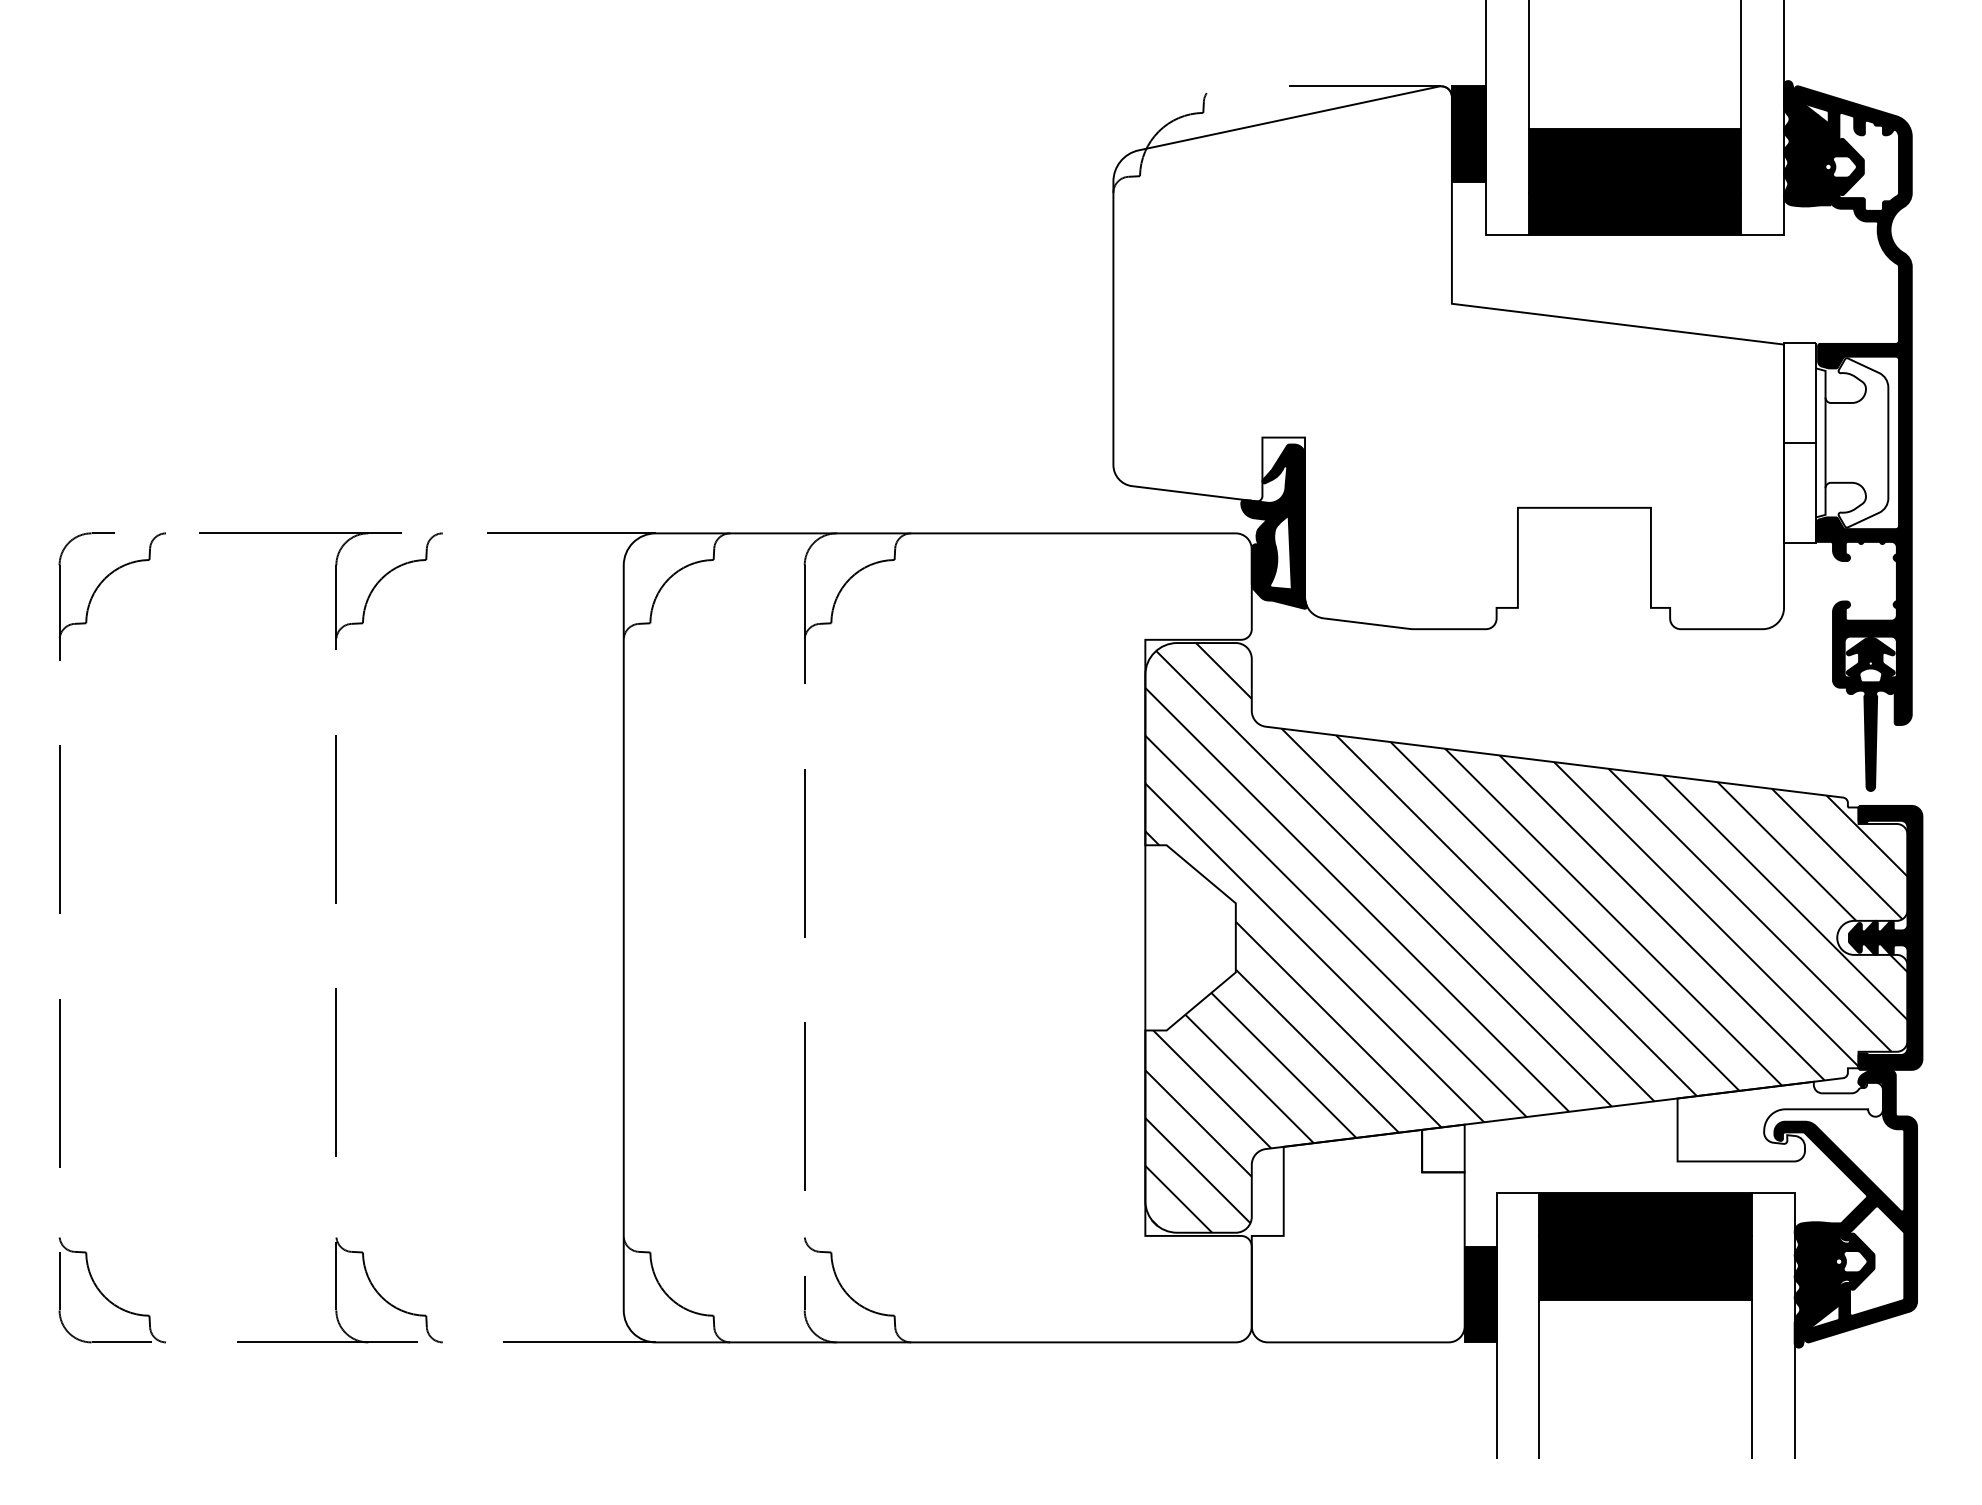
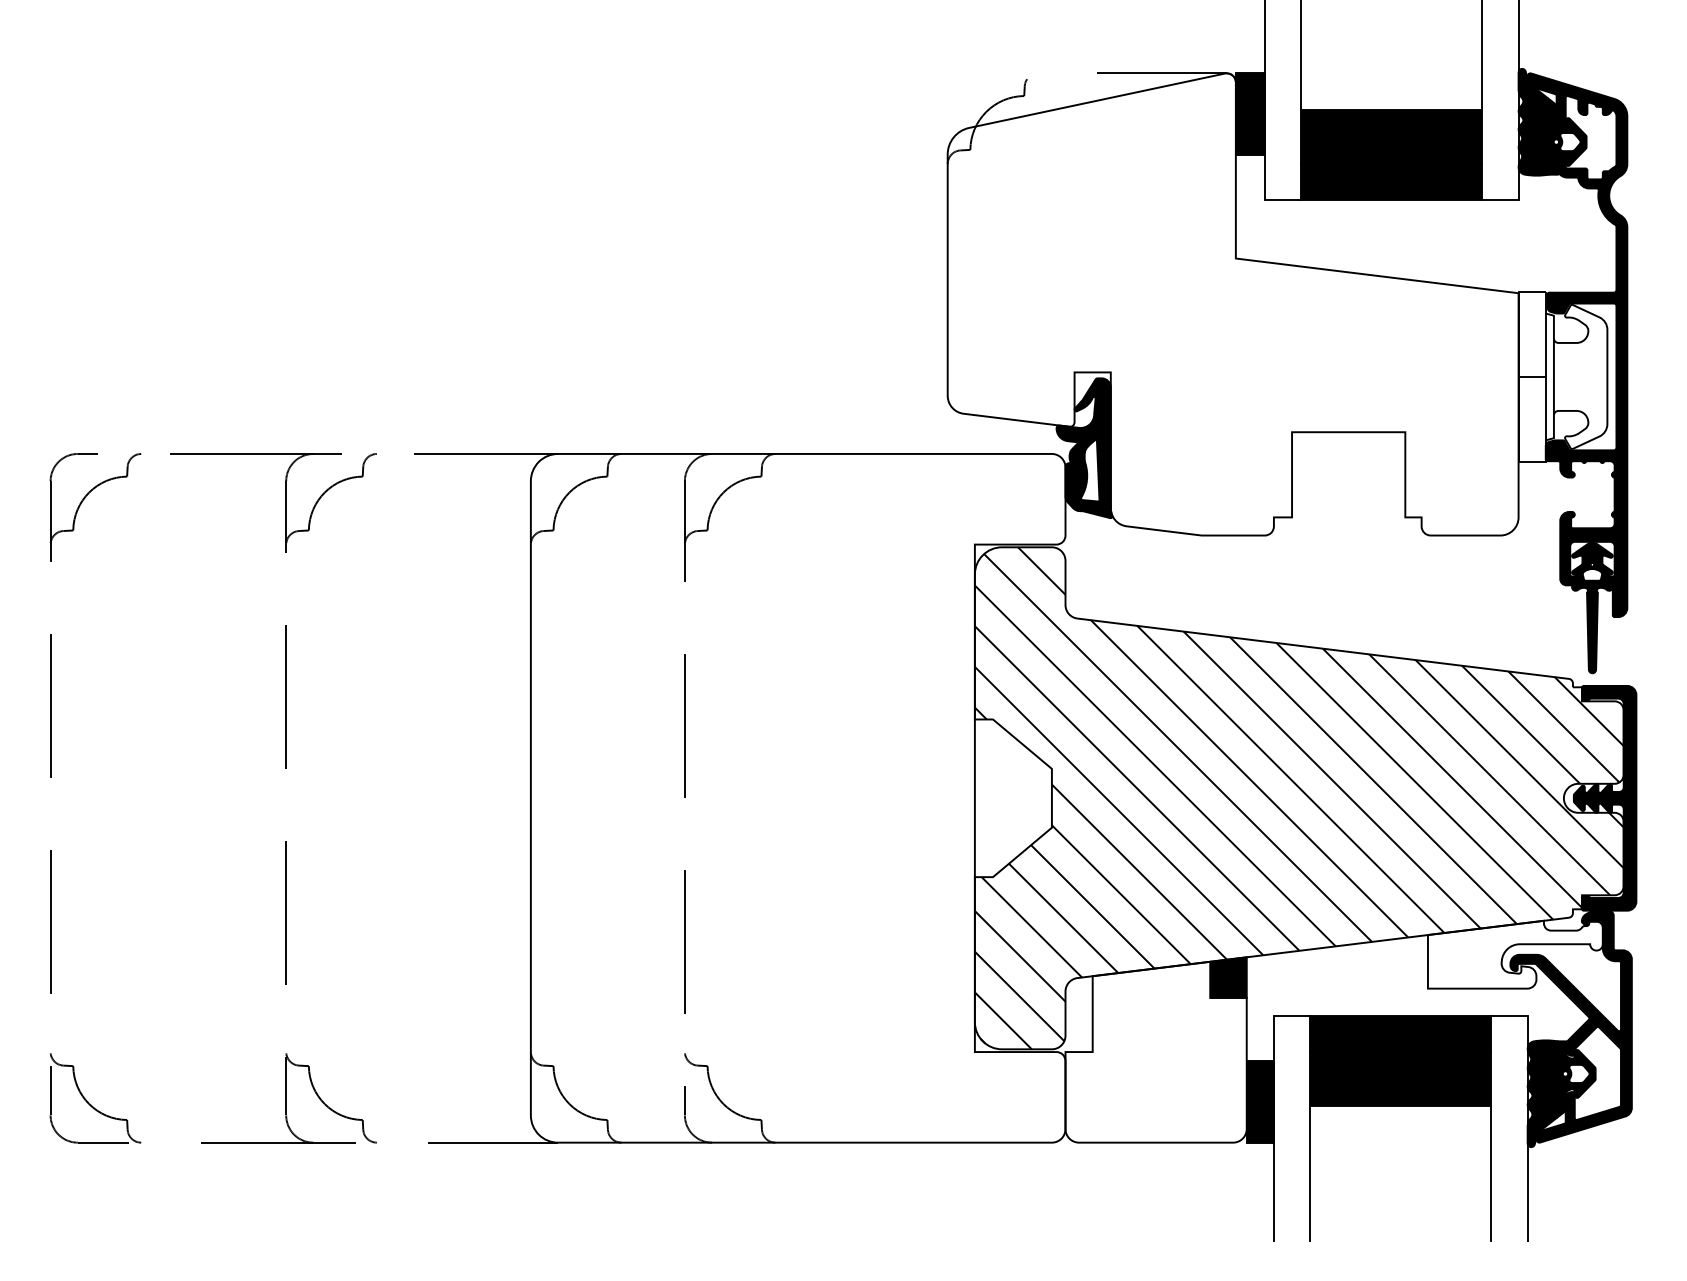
fill: (1443, 1148) -> (1228, 977), added

